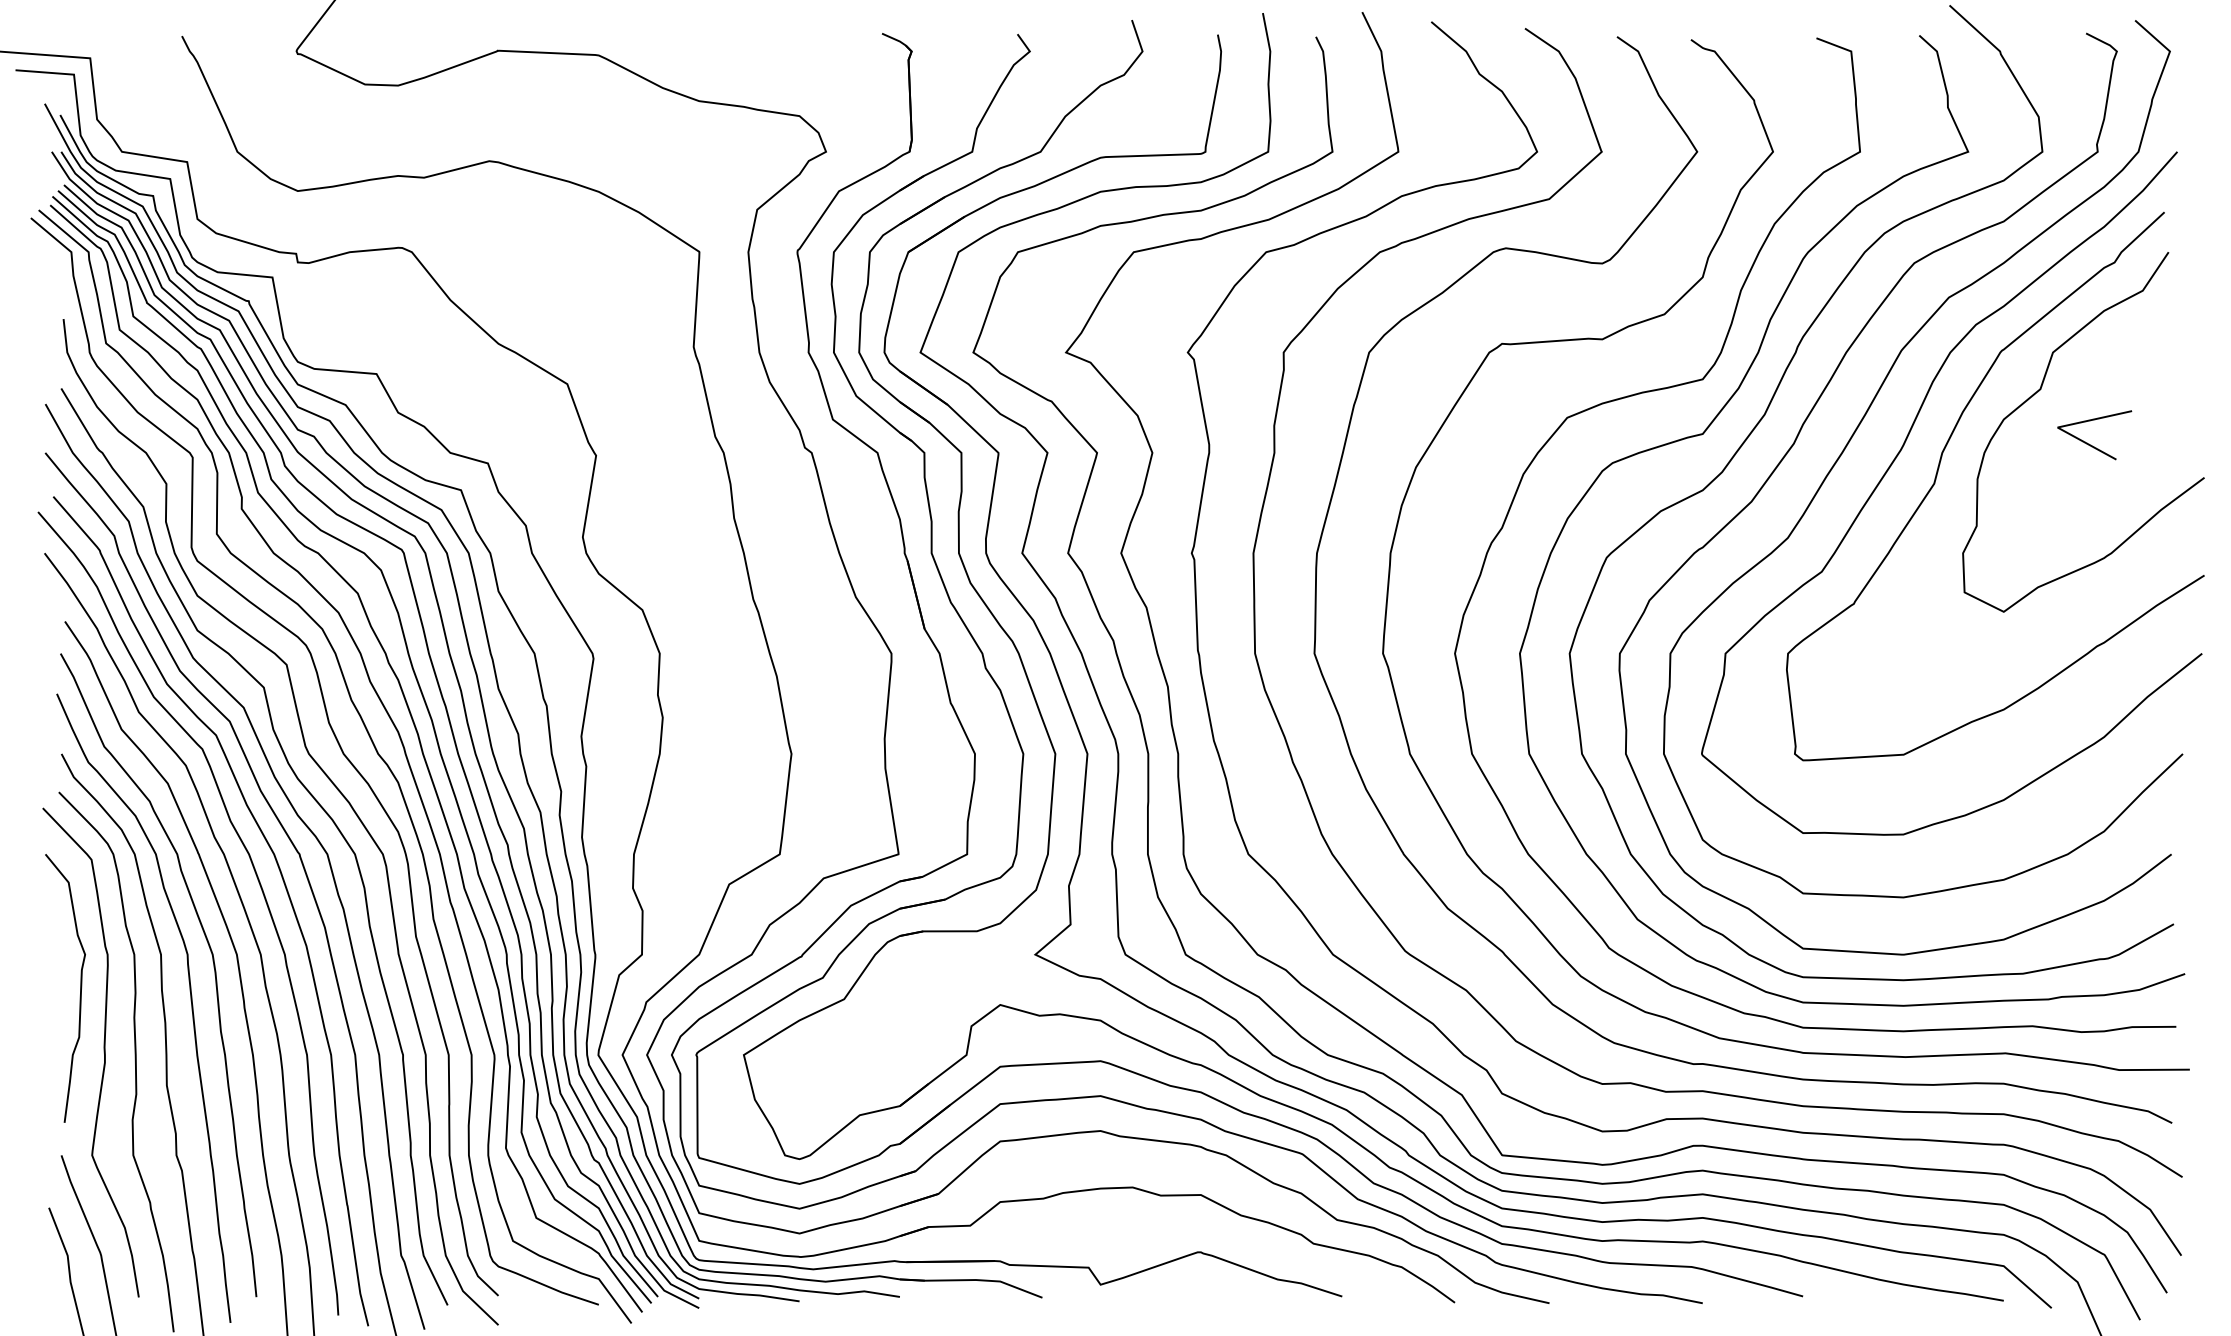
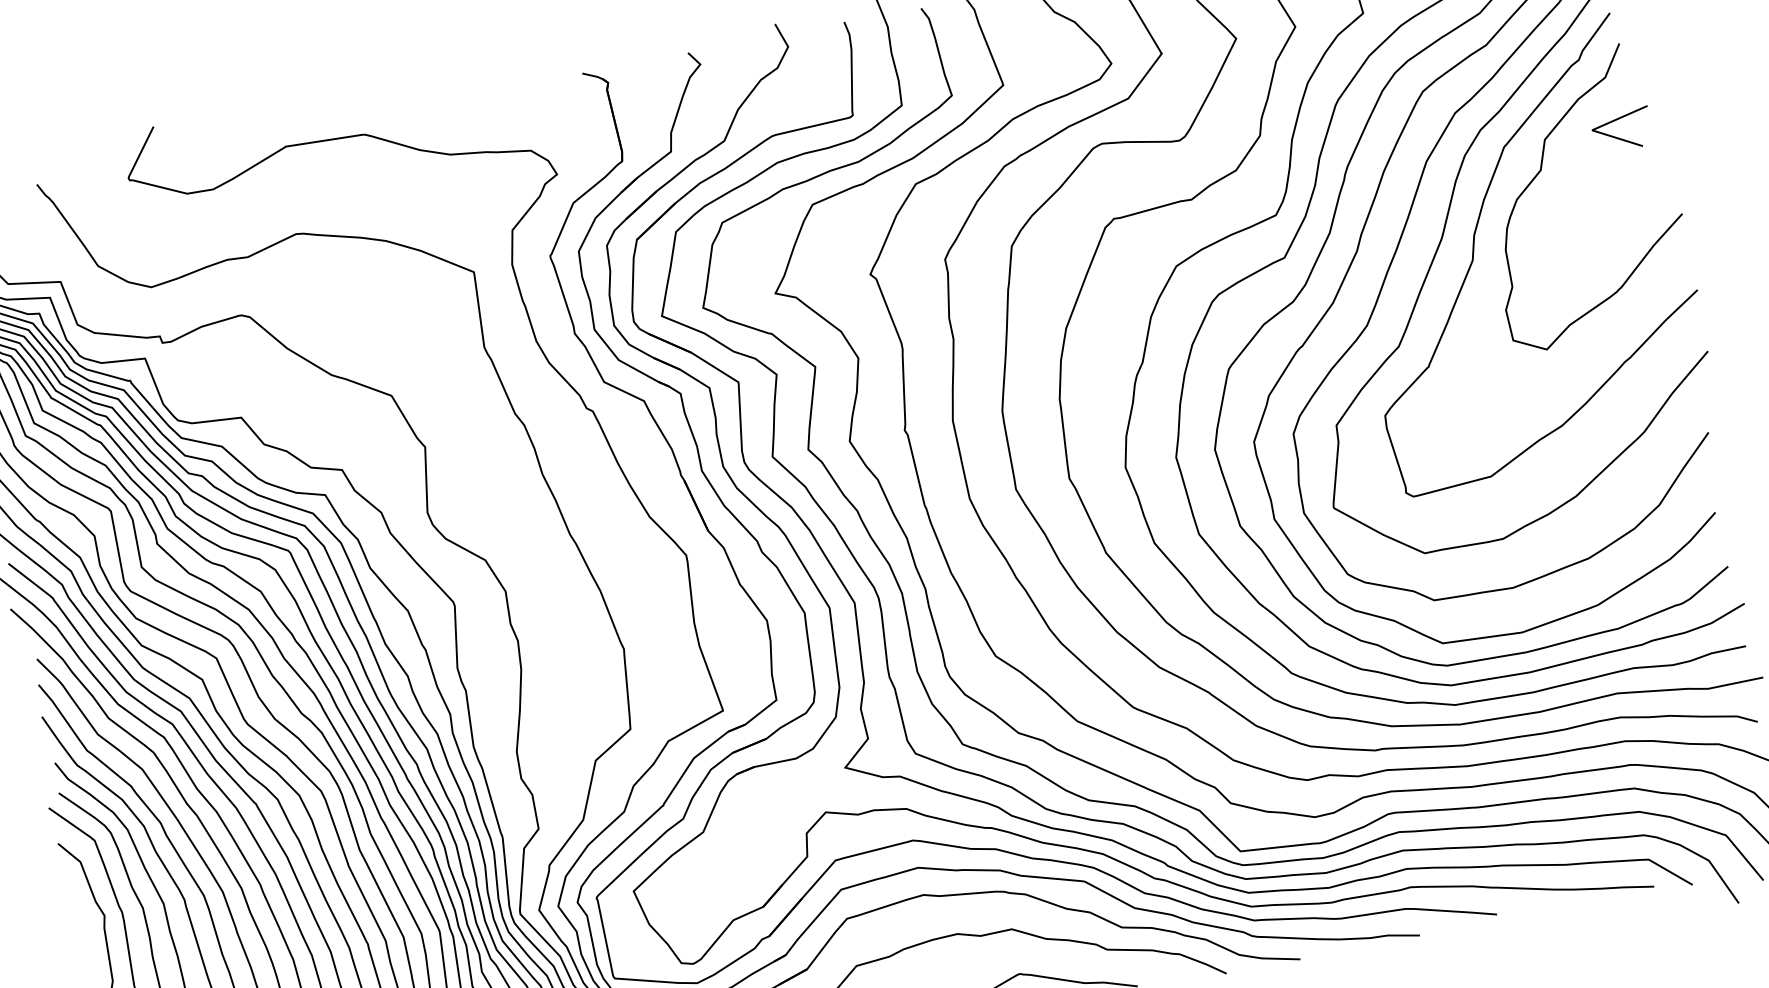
line: (2089, 443) -> (1619, 137), moved

